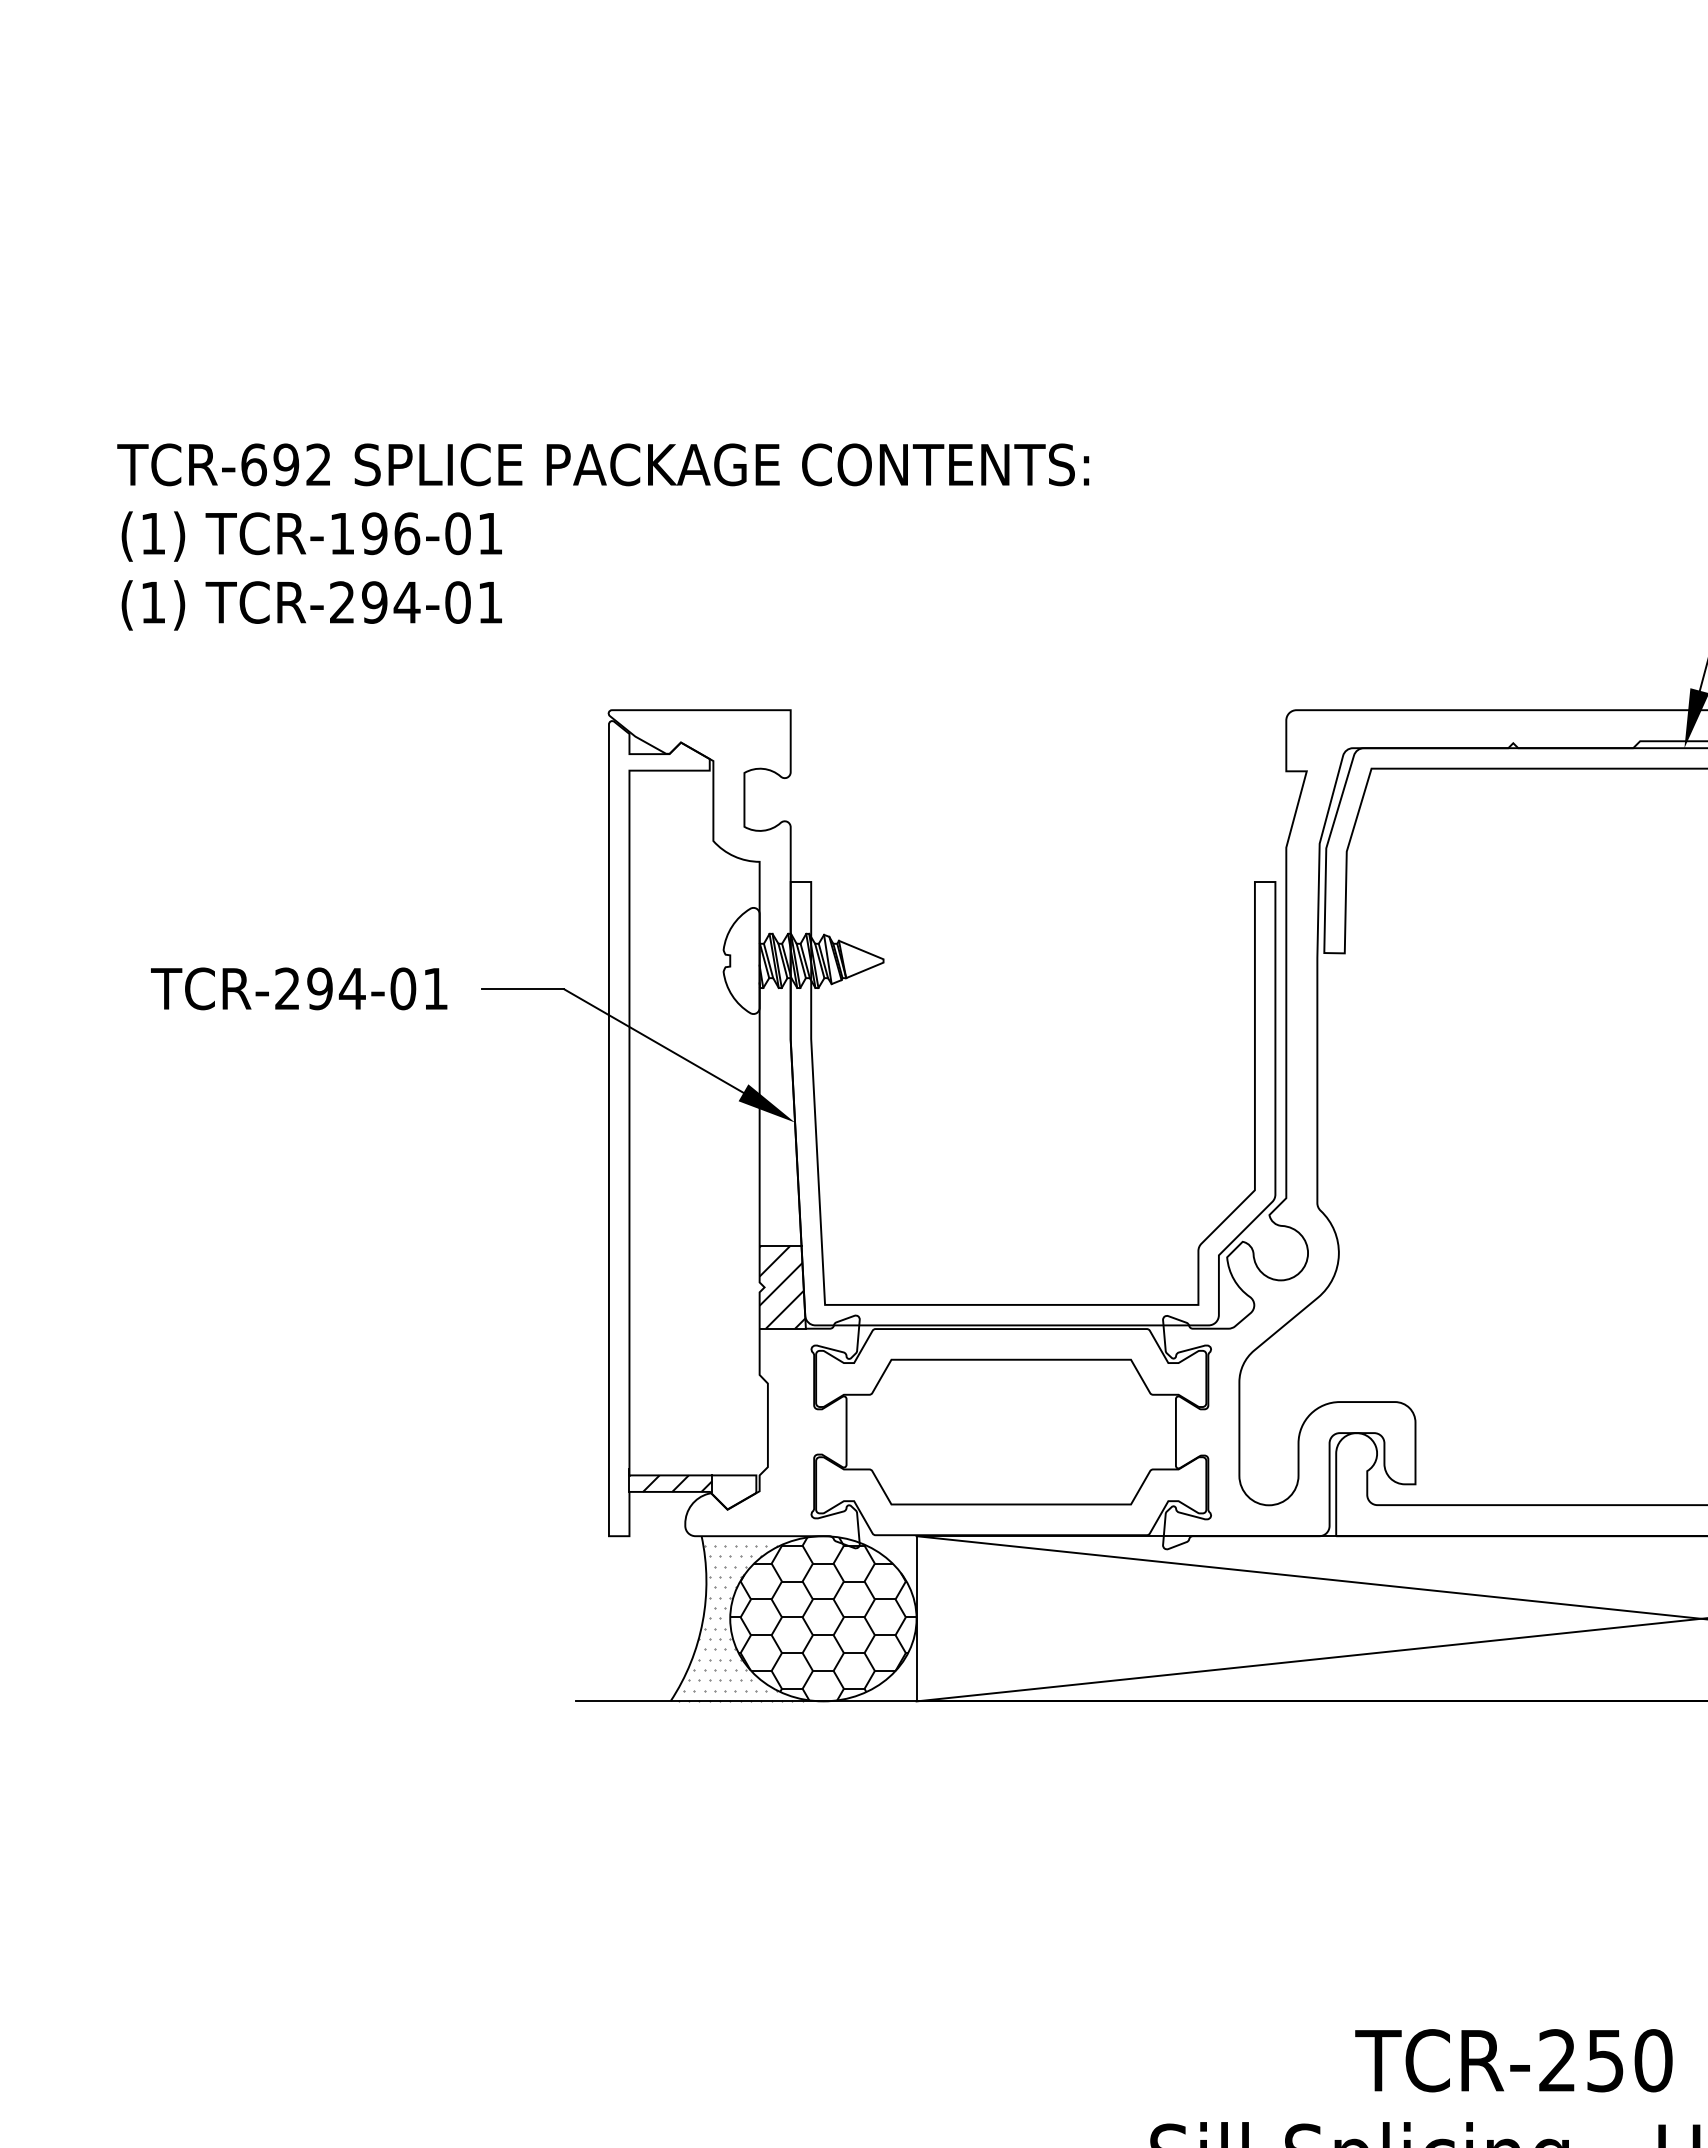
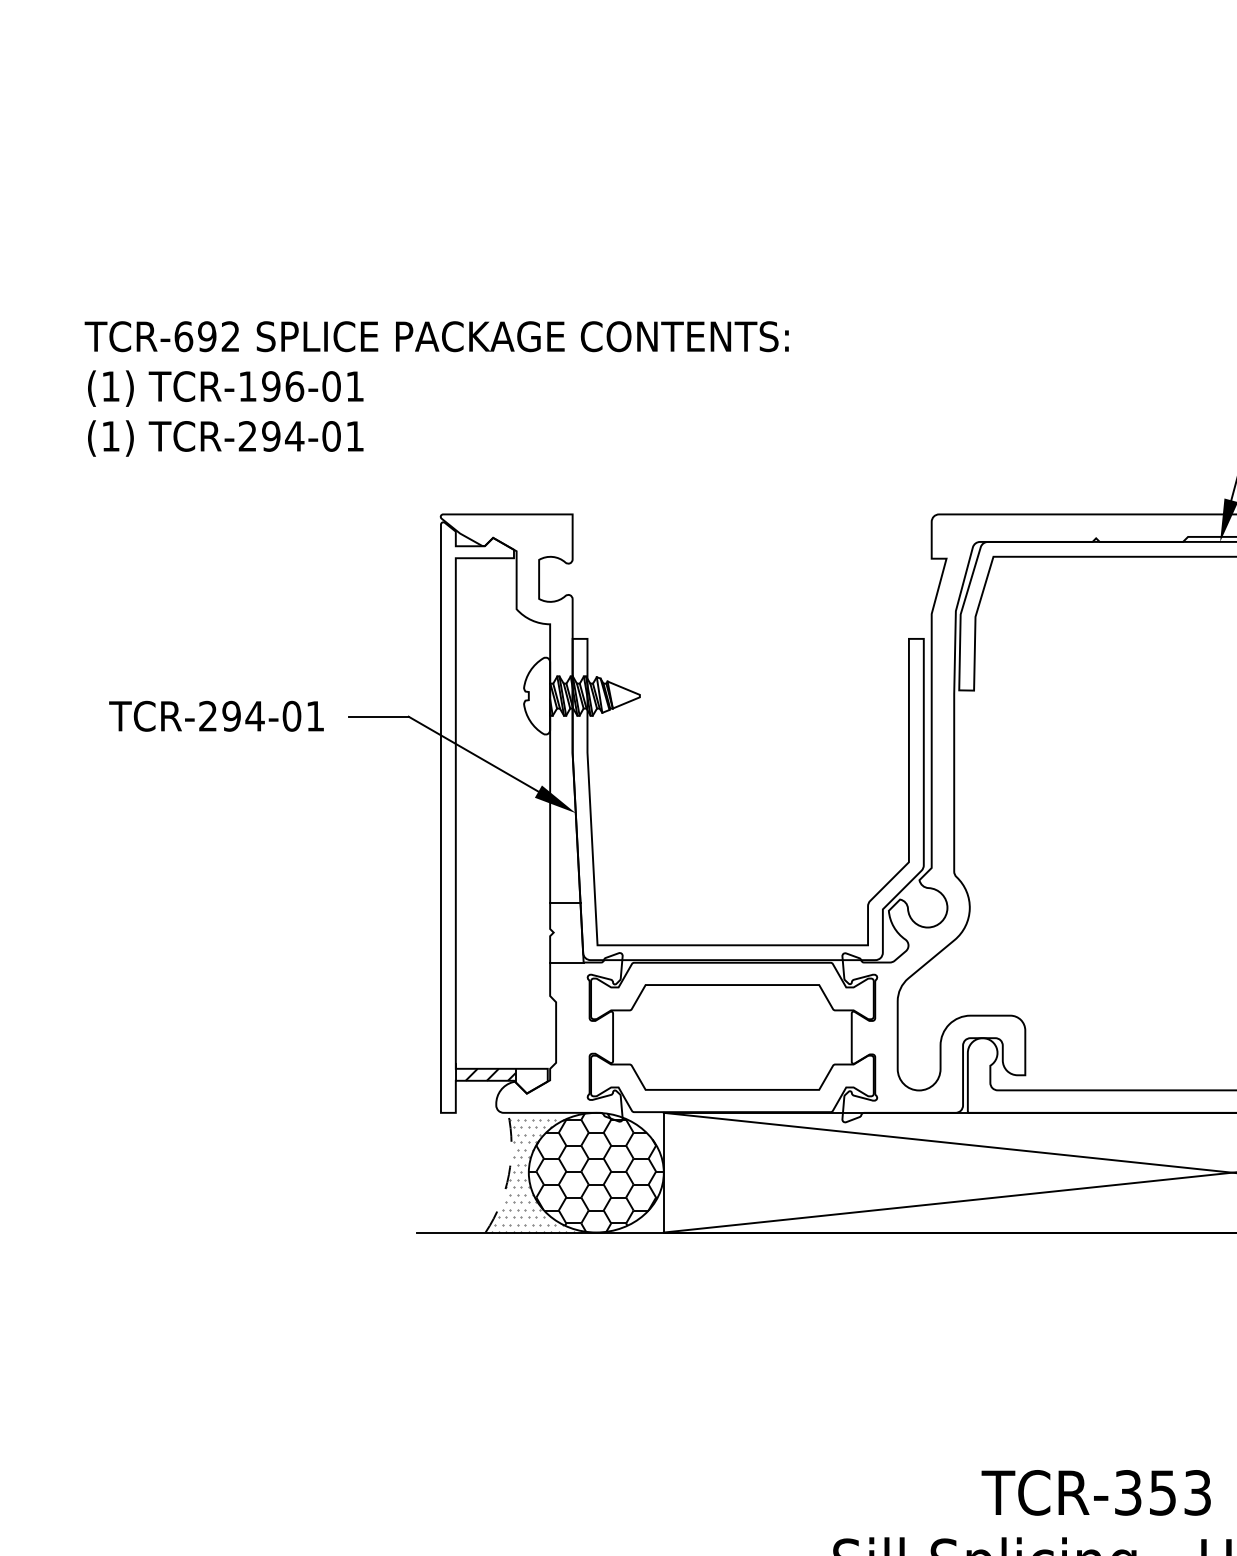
hatch: (782, 1287) -> (566, 932), removed
arc: (702, 1621) -> (508, 1174), solid -> dashed
text: (1605, 2060) -> (1162, 1492), TCR-250 -> TCR-353

